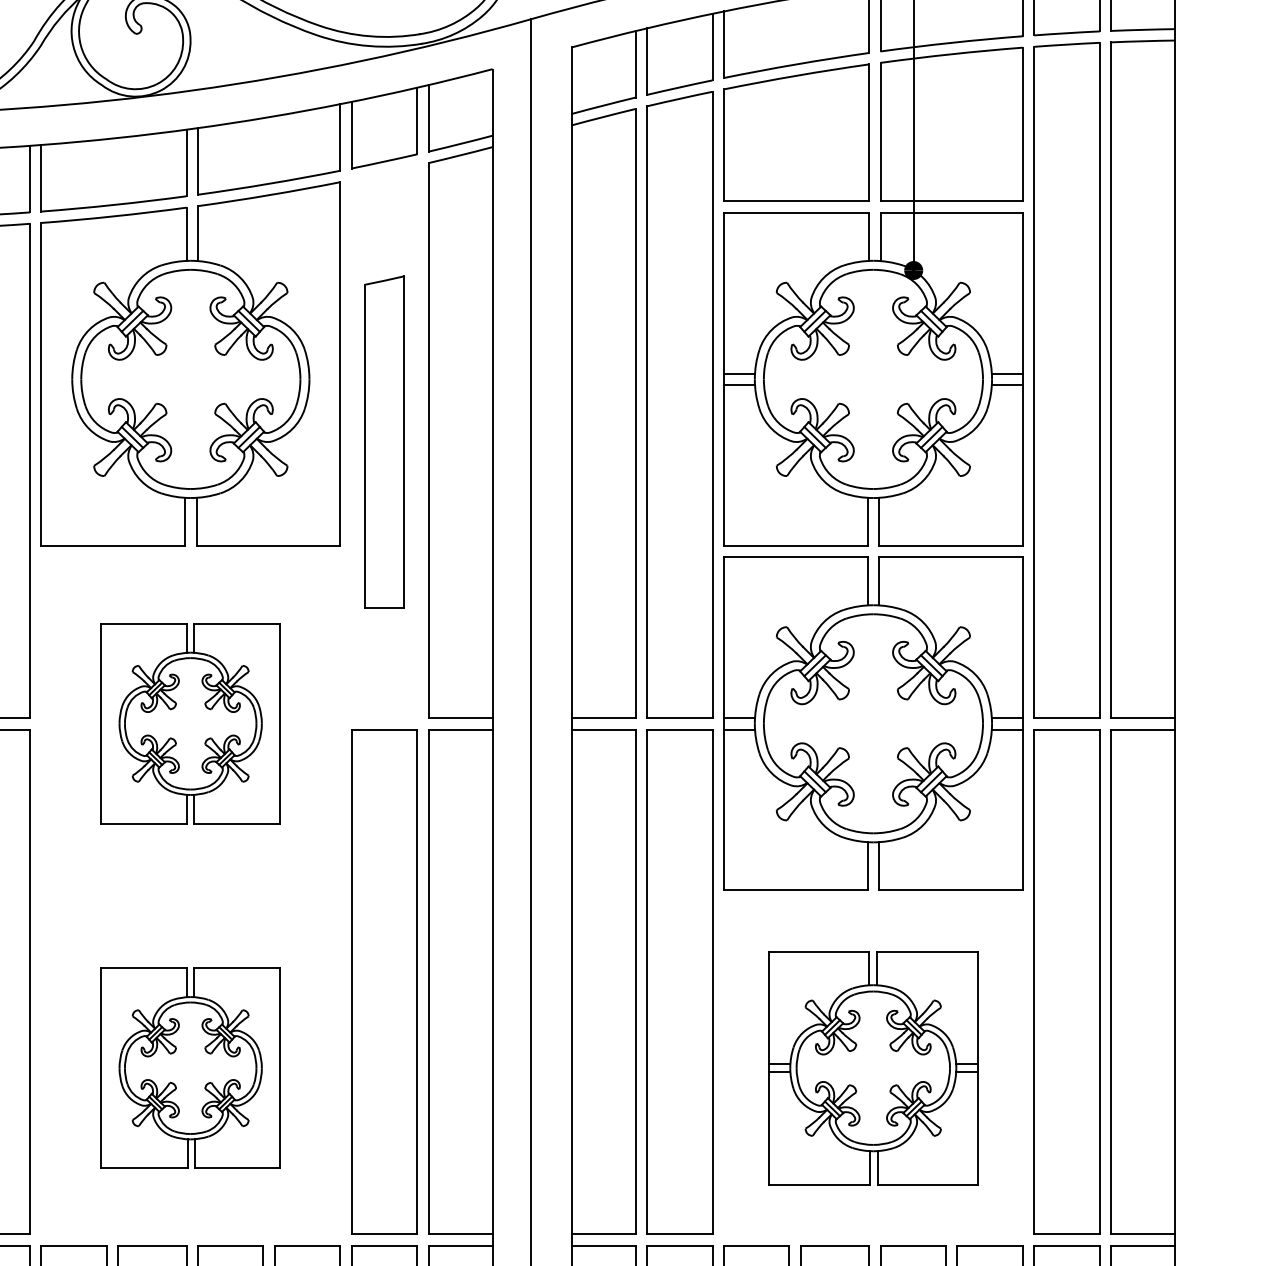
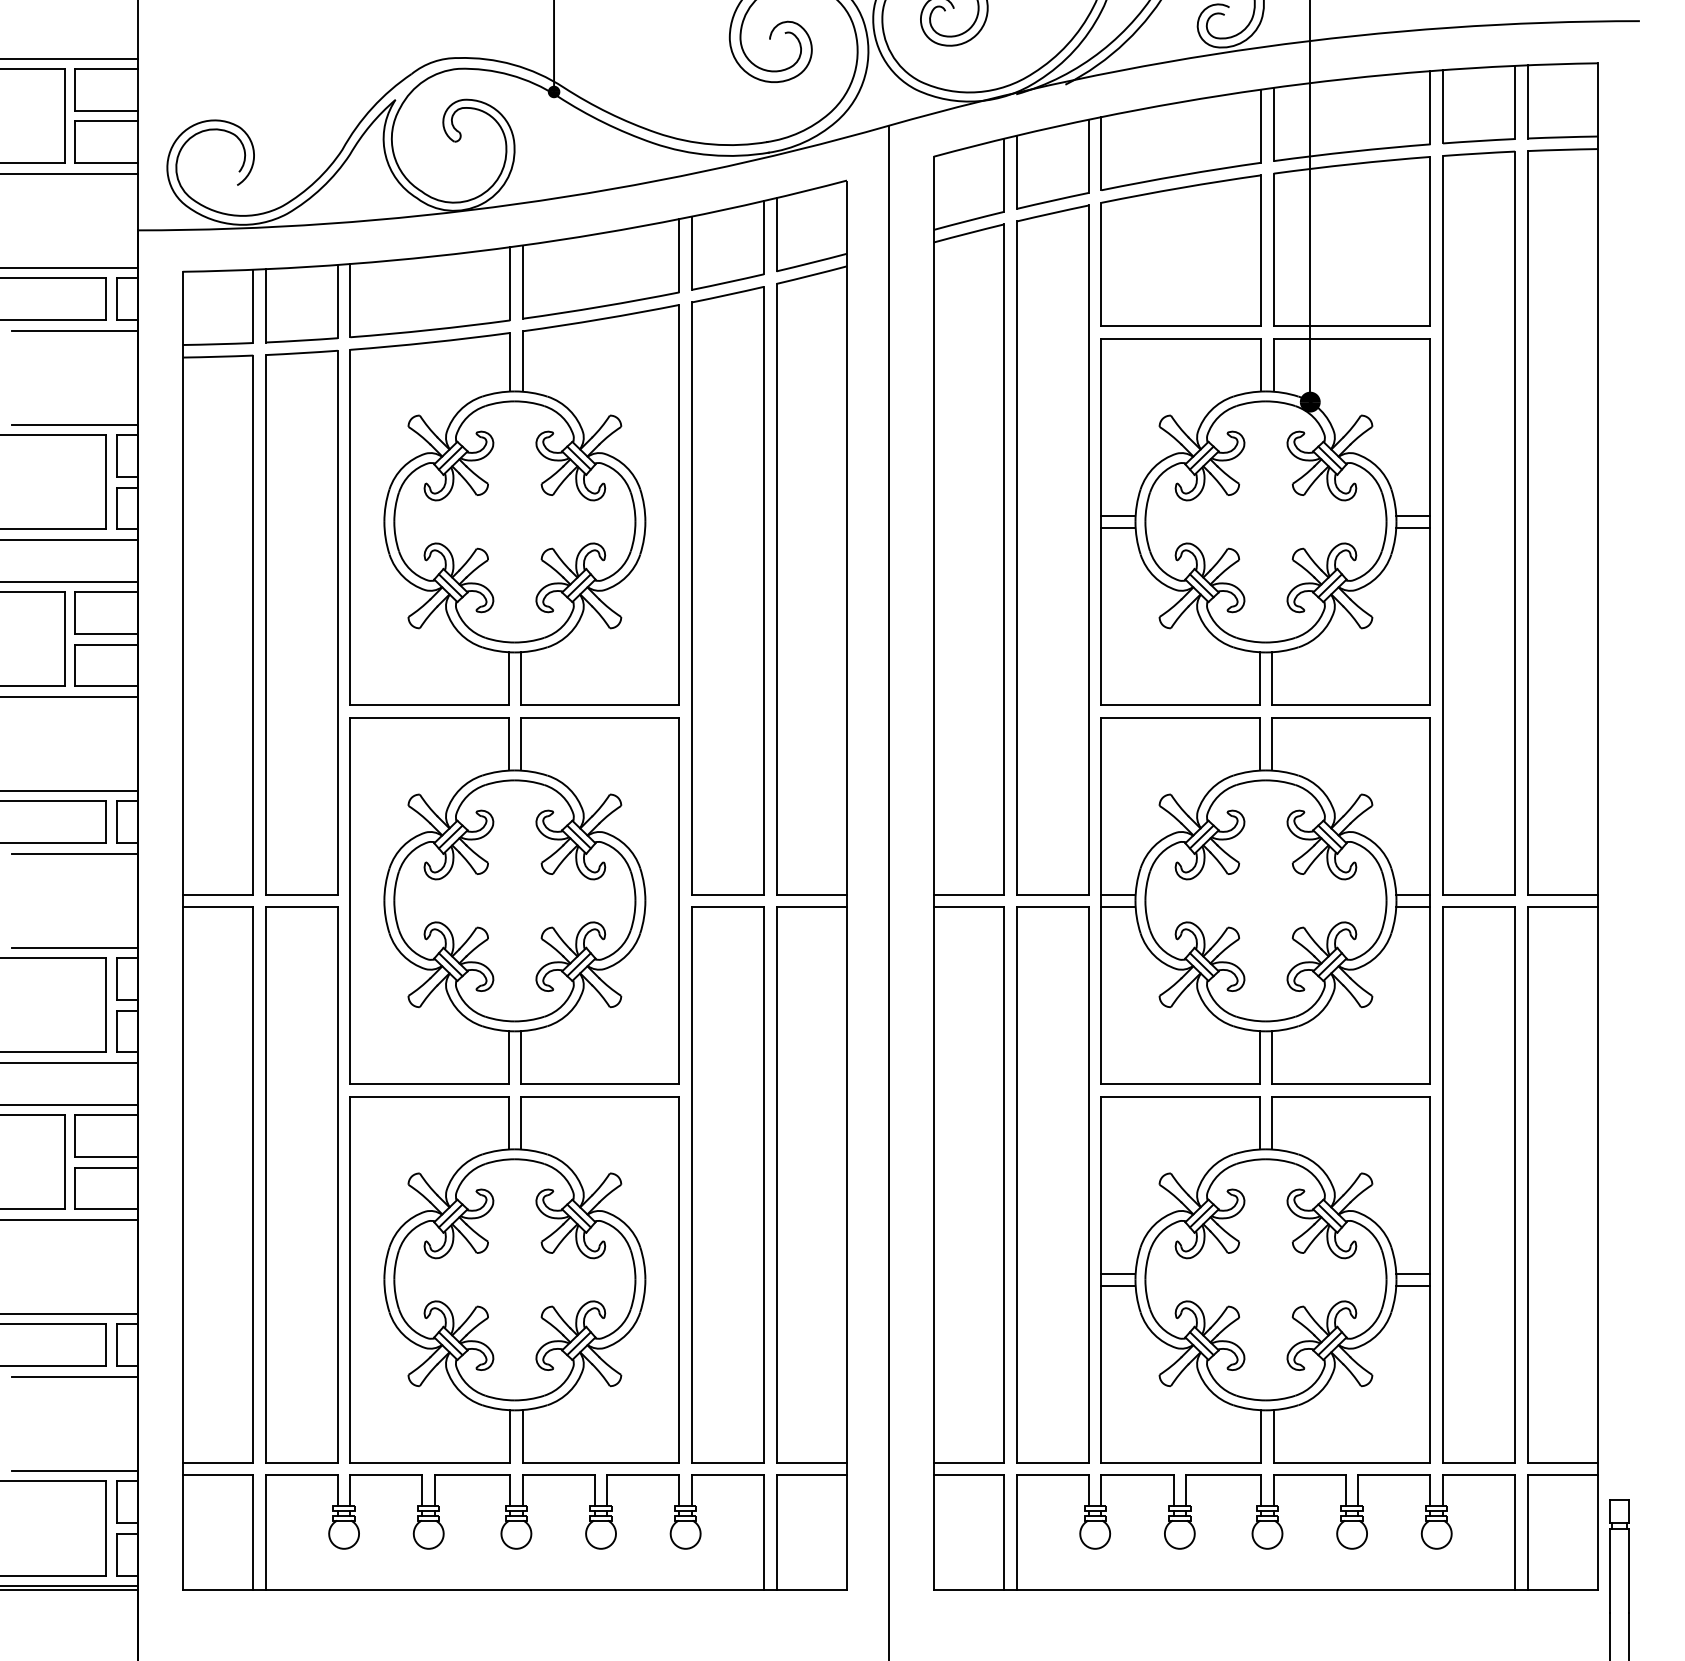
part: (384, 441) -> (727, 590), size x1.67
part: (190, 723) -> (514, 900), size x1.67
part: (190, 1067) -> (514, 1279), size x1.67
part: (873, 1067) -> (1265, 1279), size x1.43

